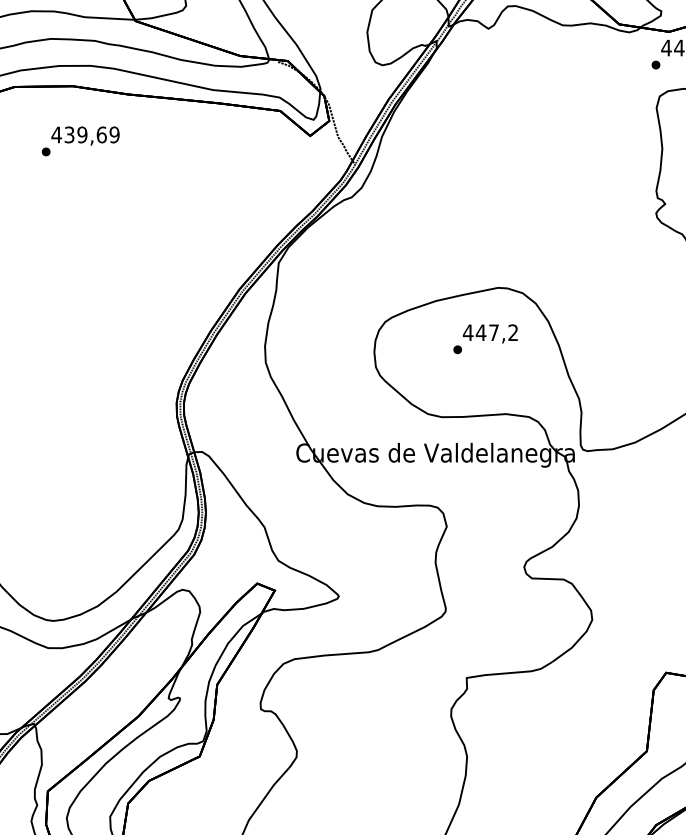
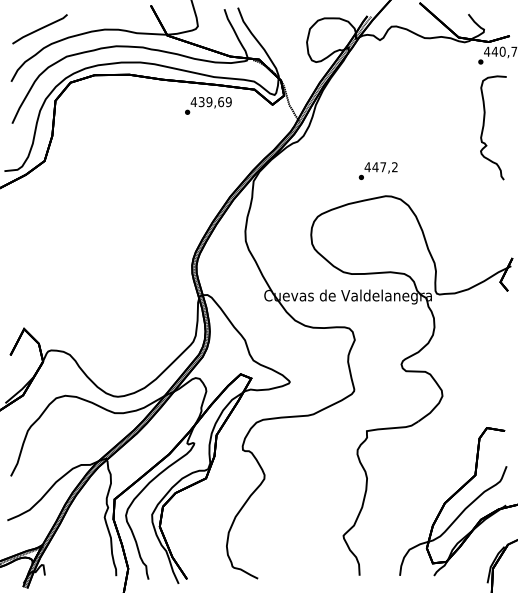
text: (80, 140) -> (208, 105), moved
text: (484, 338) -> (377, 170), moved

